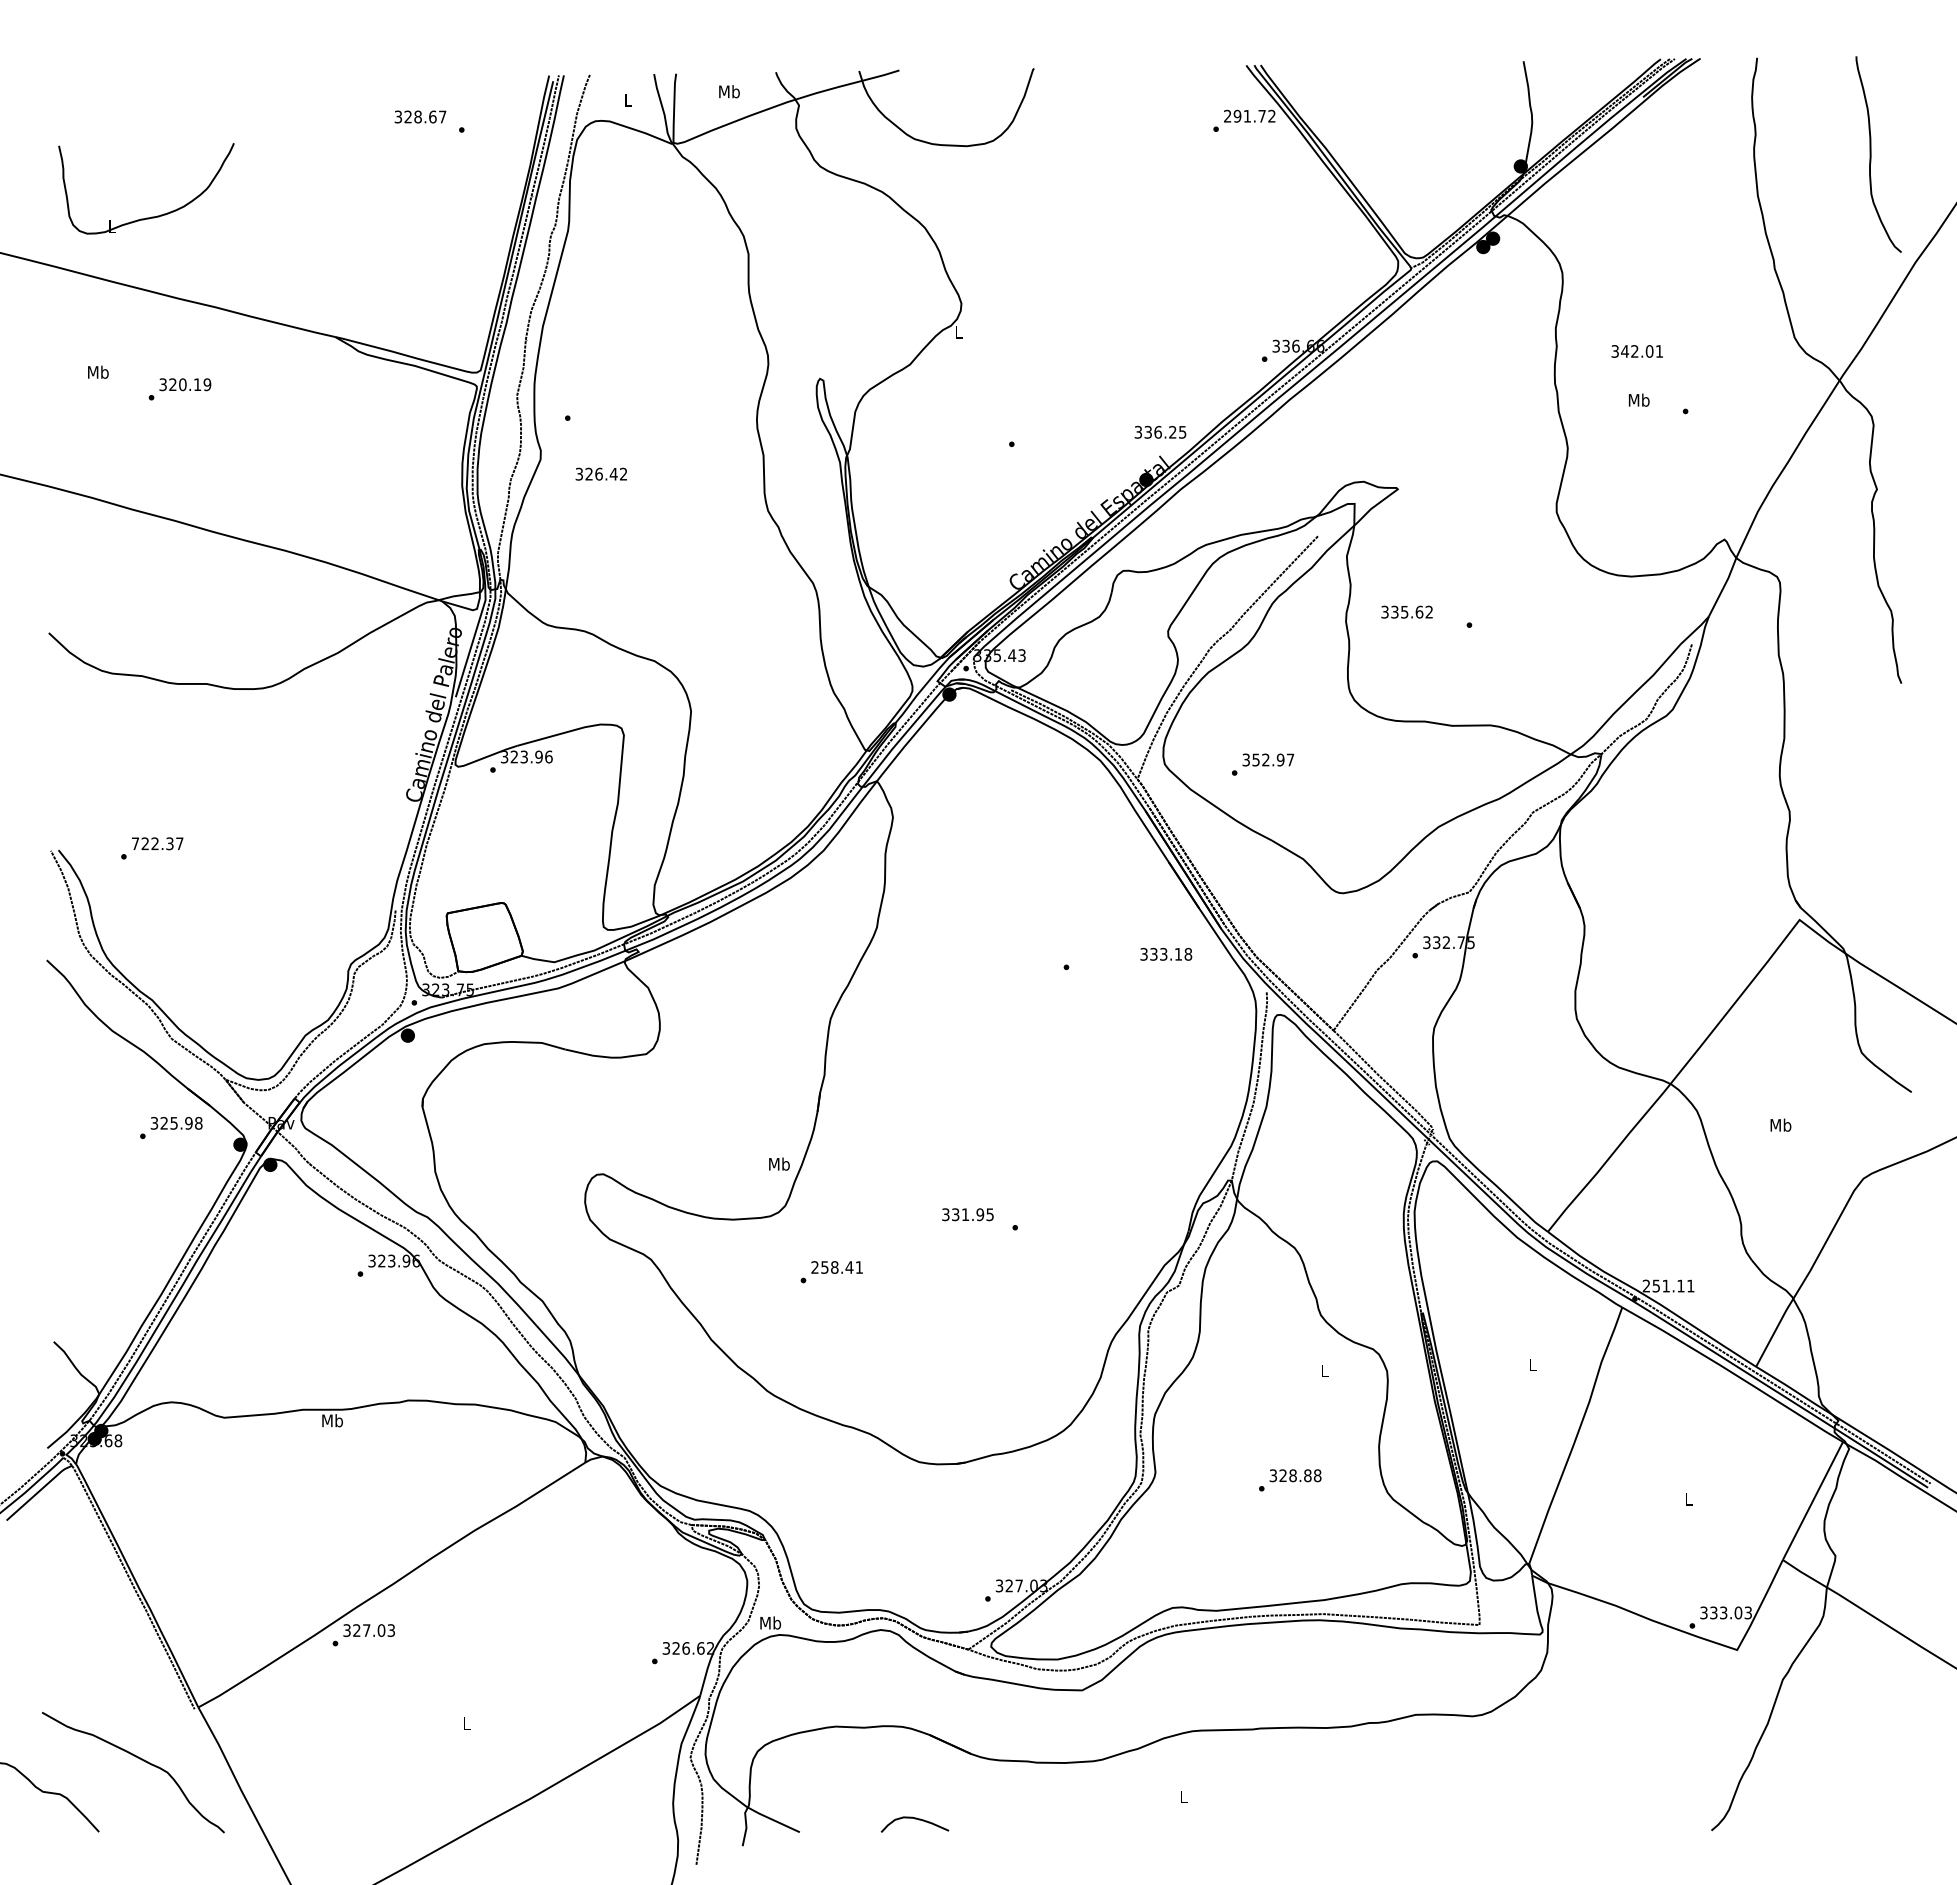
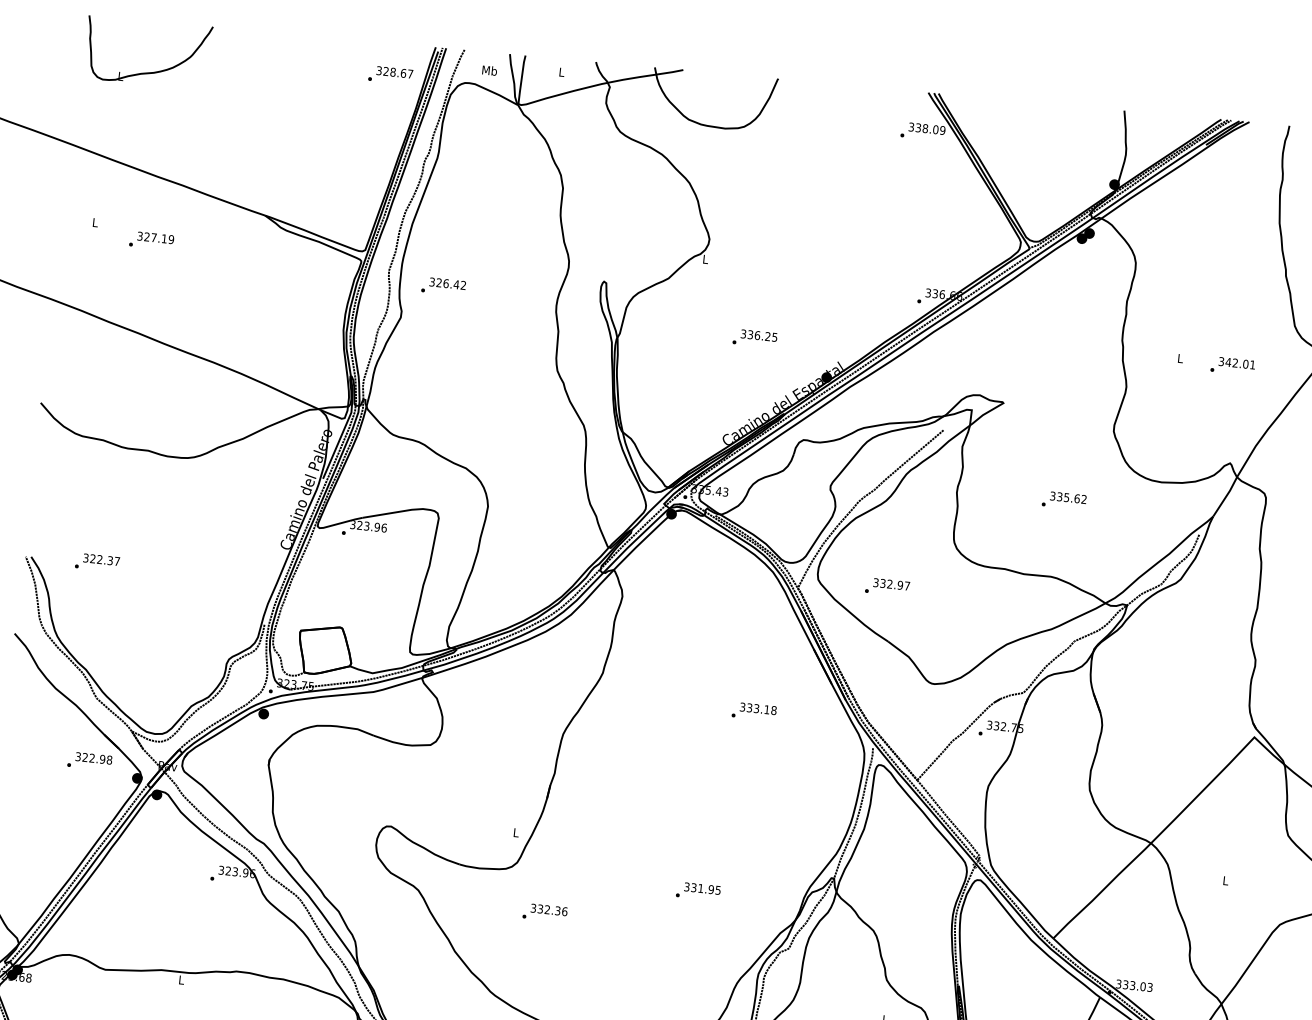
text: (729, 91) -> (561, 72), Mb -> L
text: (628, 99) -> (489, 70), L -> Mb
text: (1249, 115) -> (926, 128), 291.72 -> 338.09
text: (420, 116) -> (394, 72), moved
part: (151, 216) -> (149, 72), moved
text: (1636, 351) -> (1236, 363), moved
text: (98, 371) -> (95, 222), Mb -> L
text: (182, 384) -> (153, 237), 320.19 -> 327.19
text: (1638, 399) -> (1180, 357), Mb -> L
text: (1160, 431) -> (759, 335), moved
text: (600, 473) -> (447, 283), moved
text: (1406, 611) -> (1068, 497), moved
text: (1255, 759) -> (882, 583), 352.97 -> 332.97
text: (135, 843) -> (86, 557), 722.37 -> 322.37
text: (1166, 954) -> (758, 708), moved
text: (173, 1122) -> (91, 757), 325.98 -> 322.98
text: (1780, 1124) -> (1225, 880), Mb -> L
text: (779, 1163) -> (516, 832), Mb -> L
text: (967, 1214) -> (702, 888), moved
text: (837, 1267) -> (549, 910), 258.41 -> 332.36
text: (1668, 1285) -> (1134, 985), 251.11 -> 333.03
text: (332, 1420) -> (181, 979), Mb -> L

